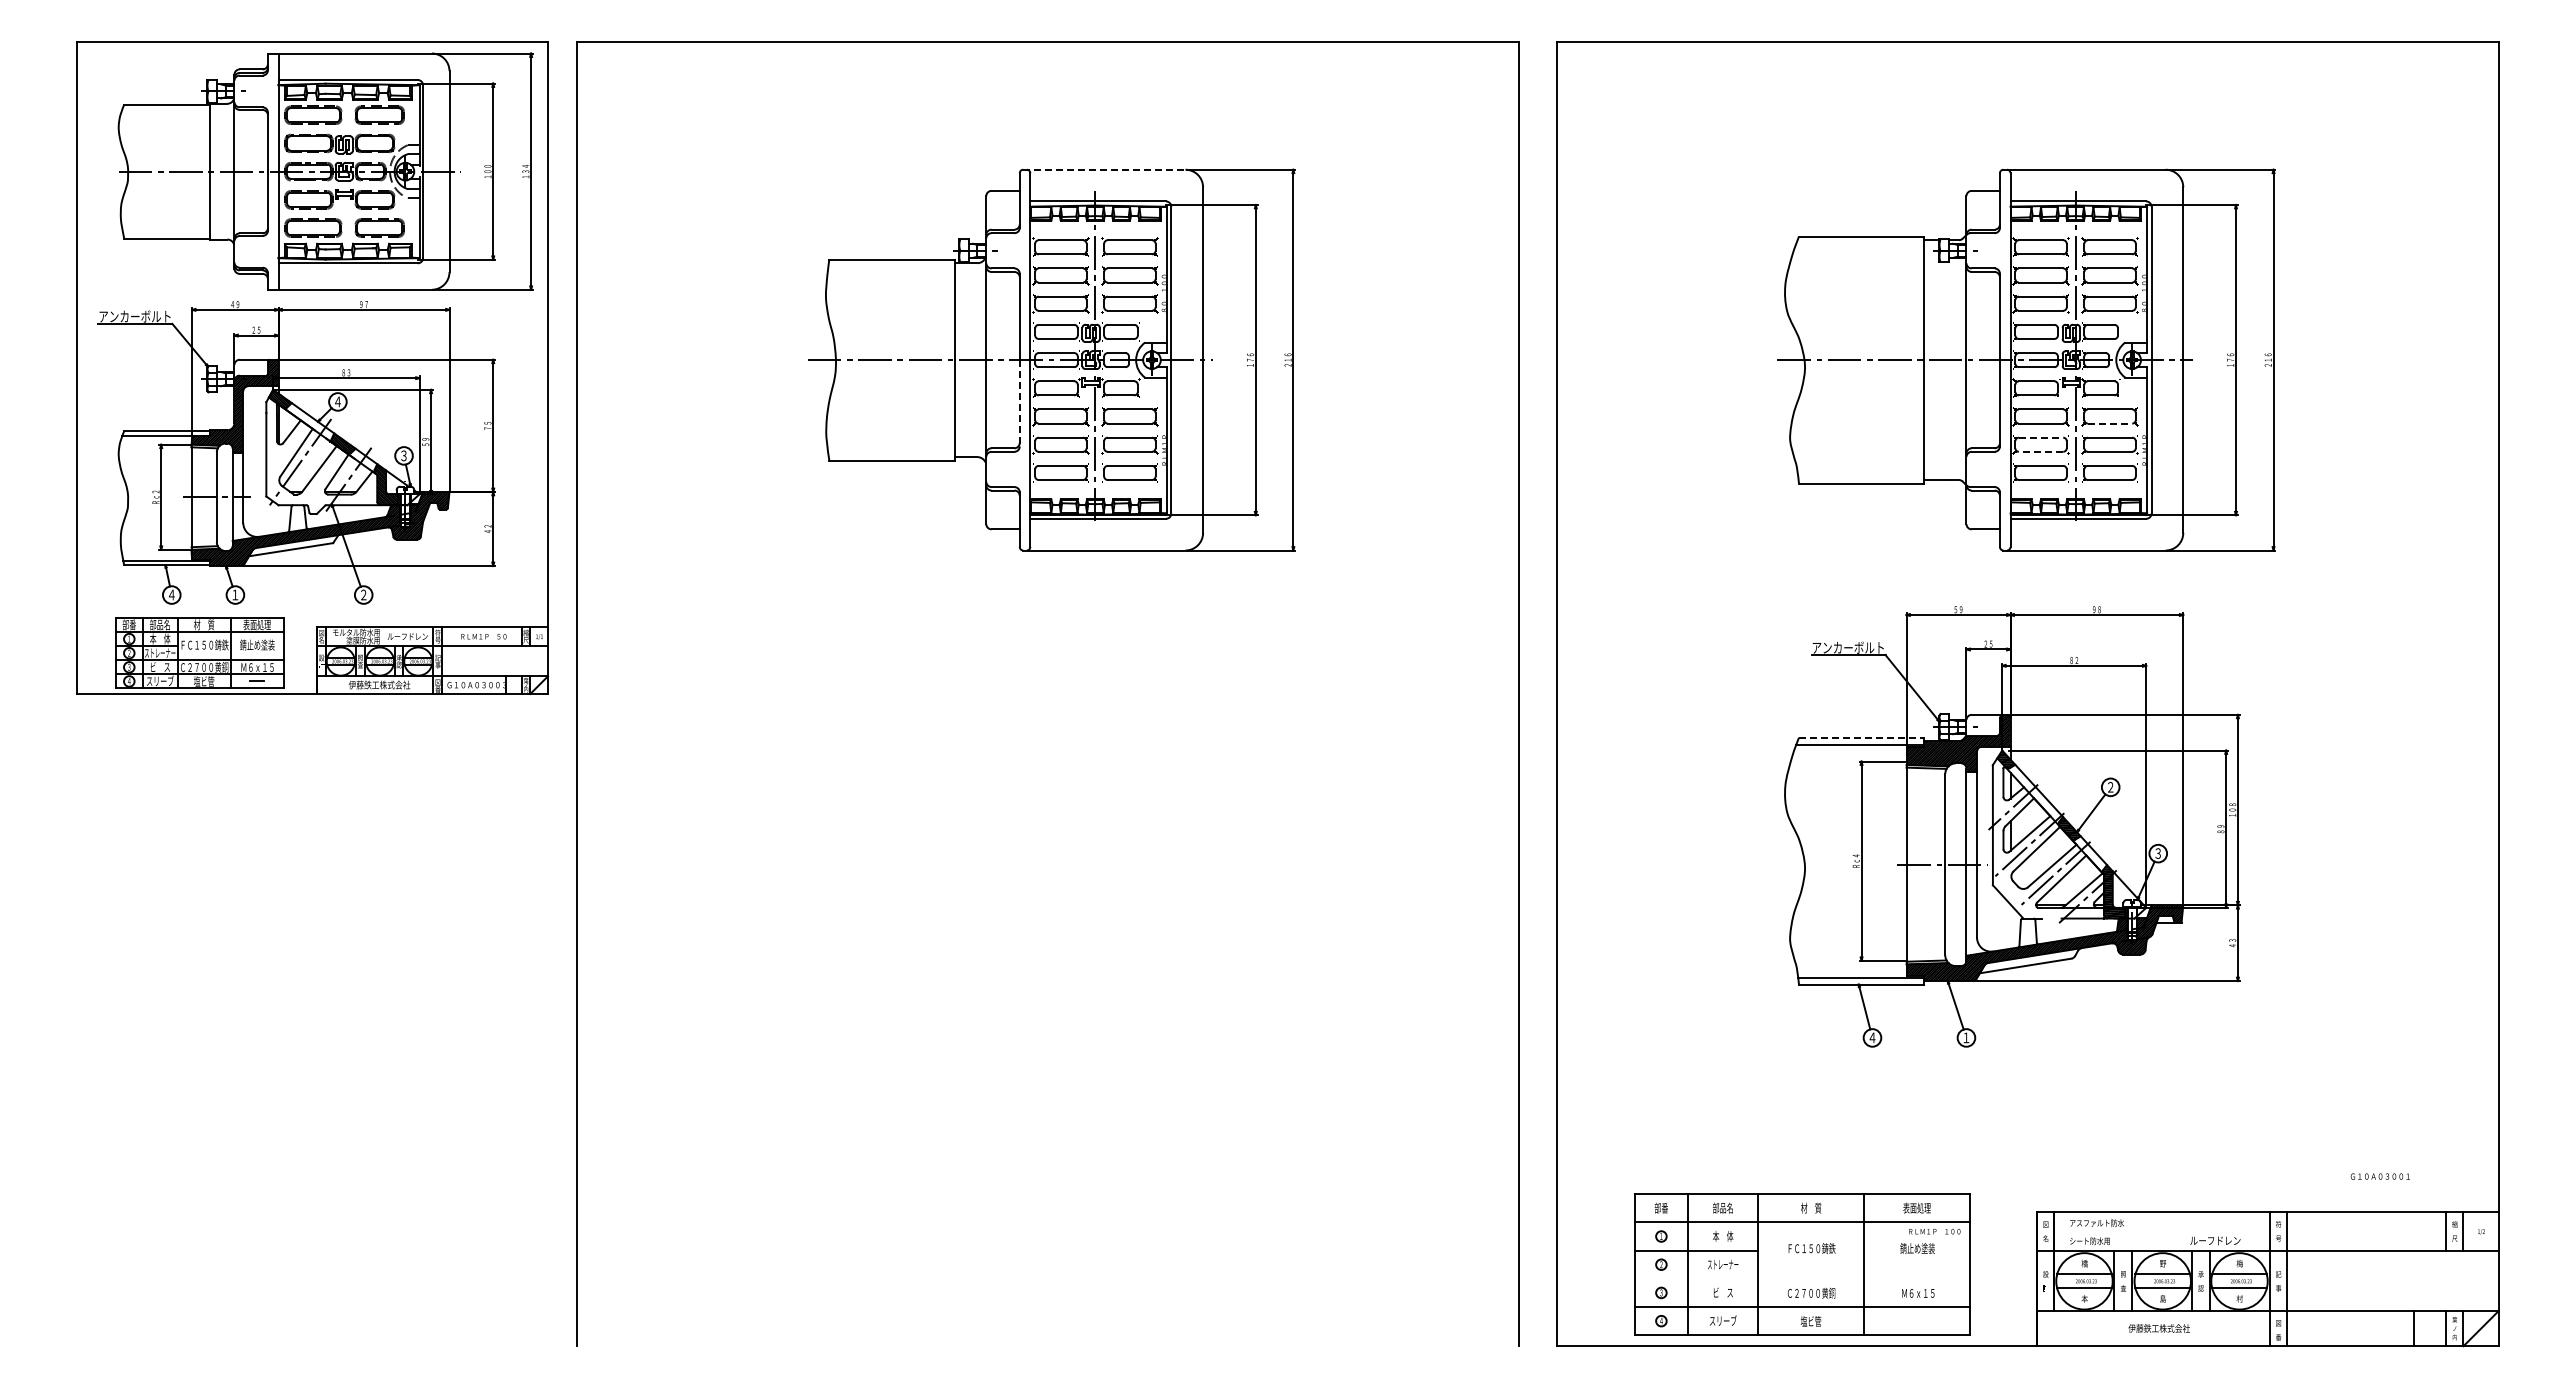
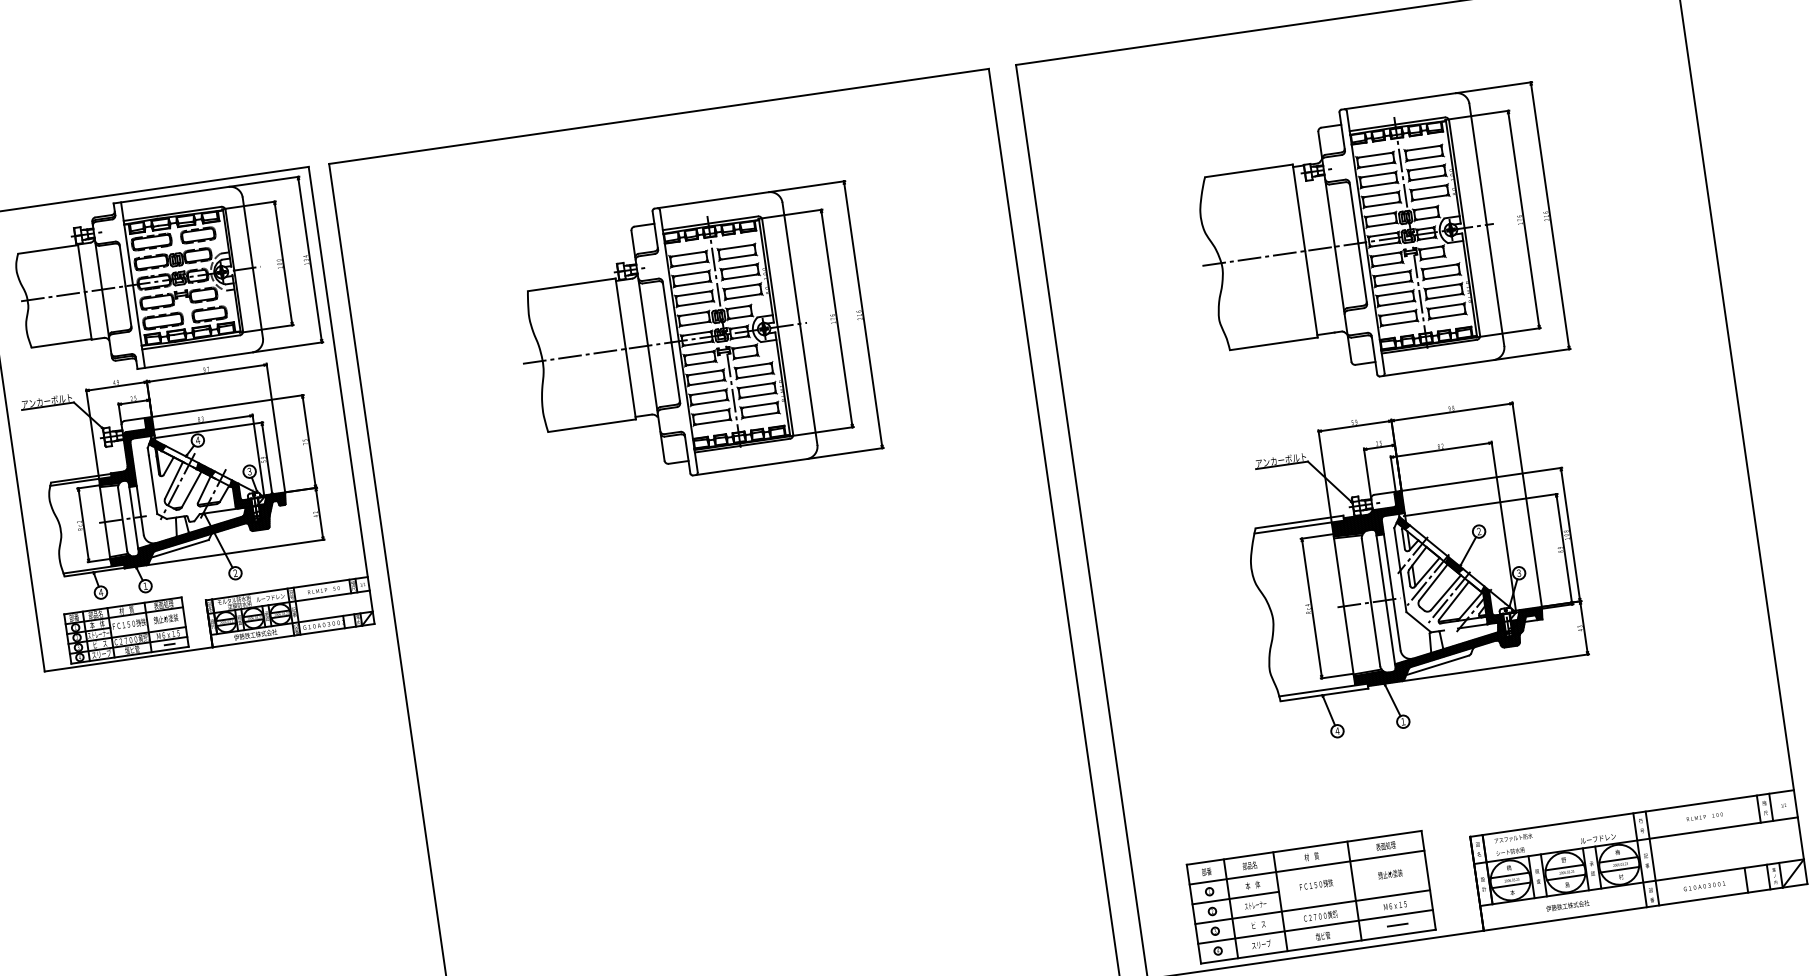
line: (1104, 169) -> (711, 200), dashed -> solid
line: (1019, 403) -> (675, 372), dashed -> solid
line: (2110, 423) -> (1442, 276), dashed -> solid
line: (2041, 437) -> (1395, 293), dashed -> solid
line: (2040, 451) -> (1396, 303), dashed -> solid
line: (1861, 737) -> (1299, 521), dashed -> solid
text: (2379, 1176) -> (1703, 886), moved
text: (1934, 1231) -> (1704, 816), moved
line: (1801, 1278) -> (1312, 907), added
line: (1917, 1321) -> (1397, 925), added

